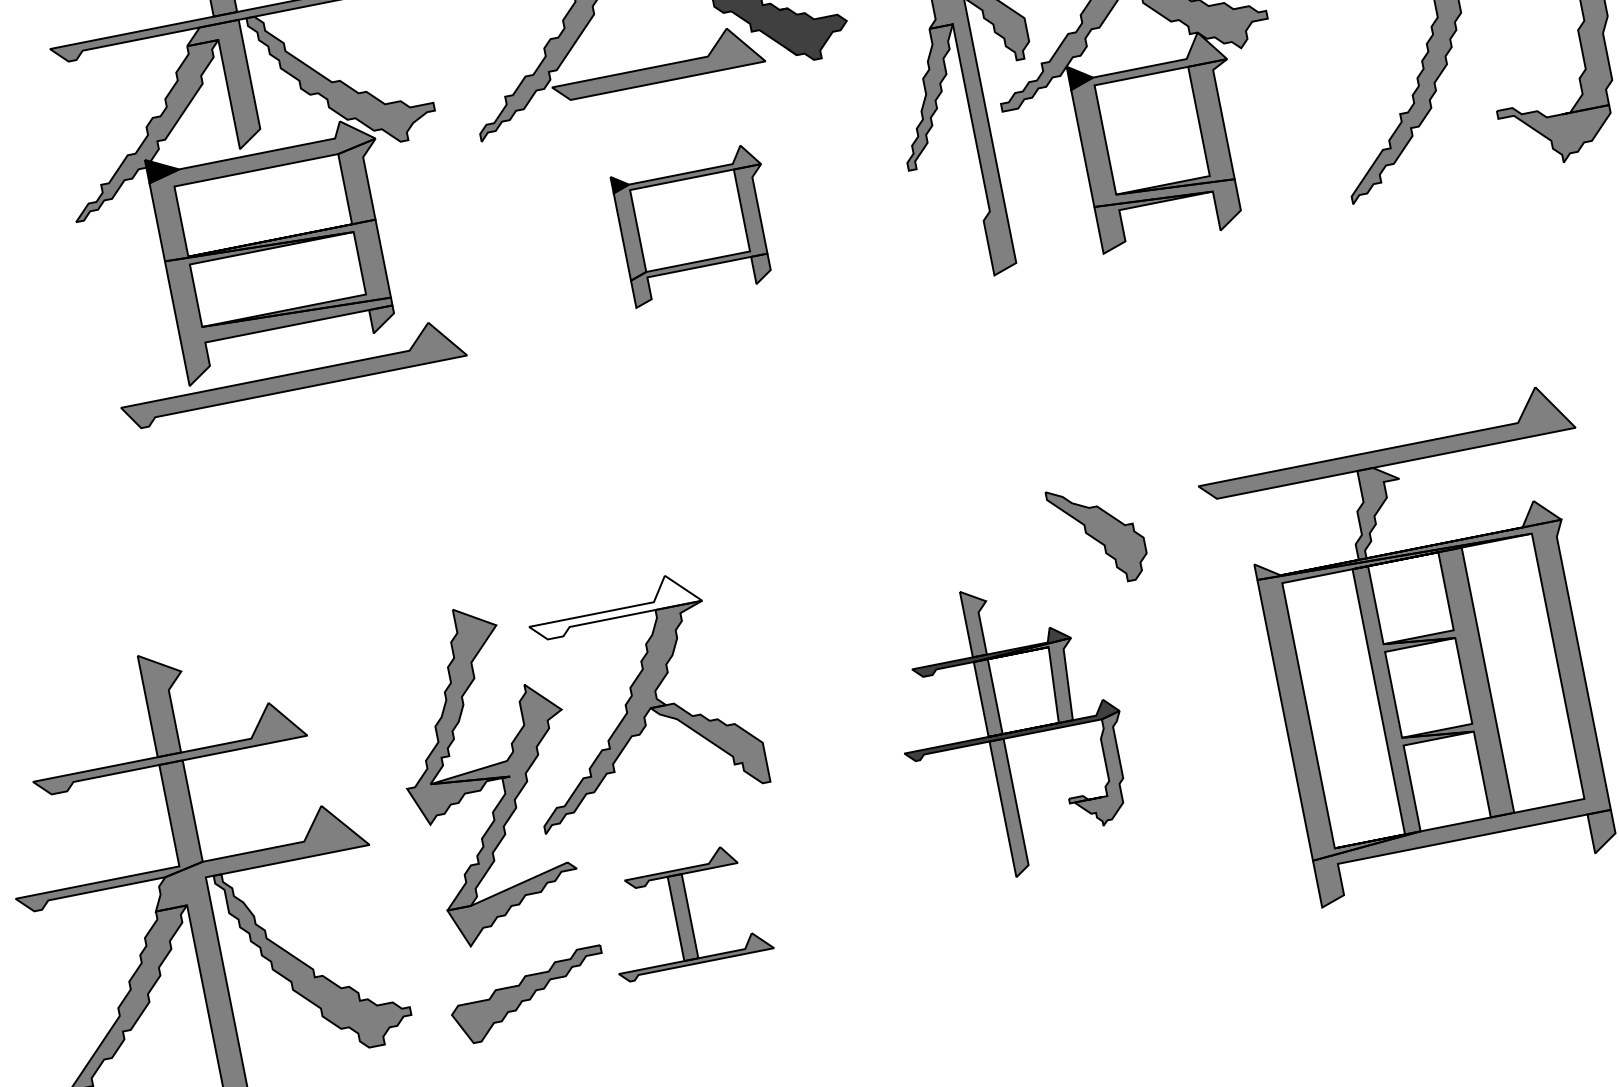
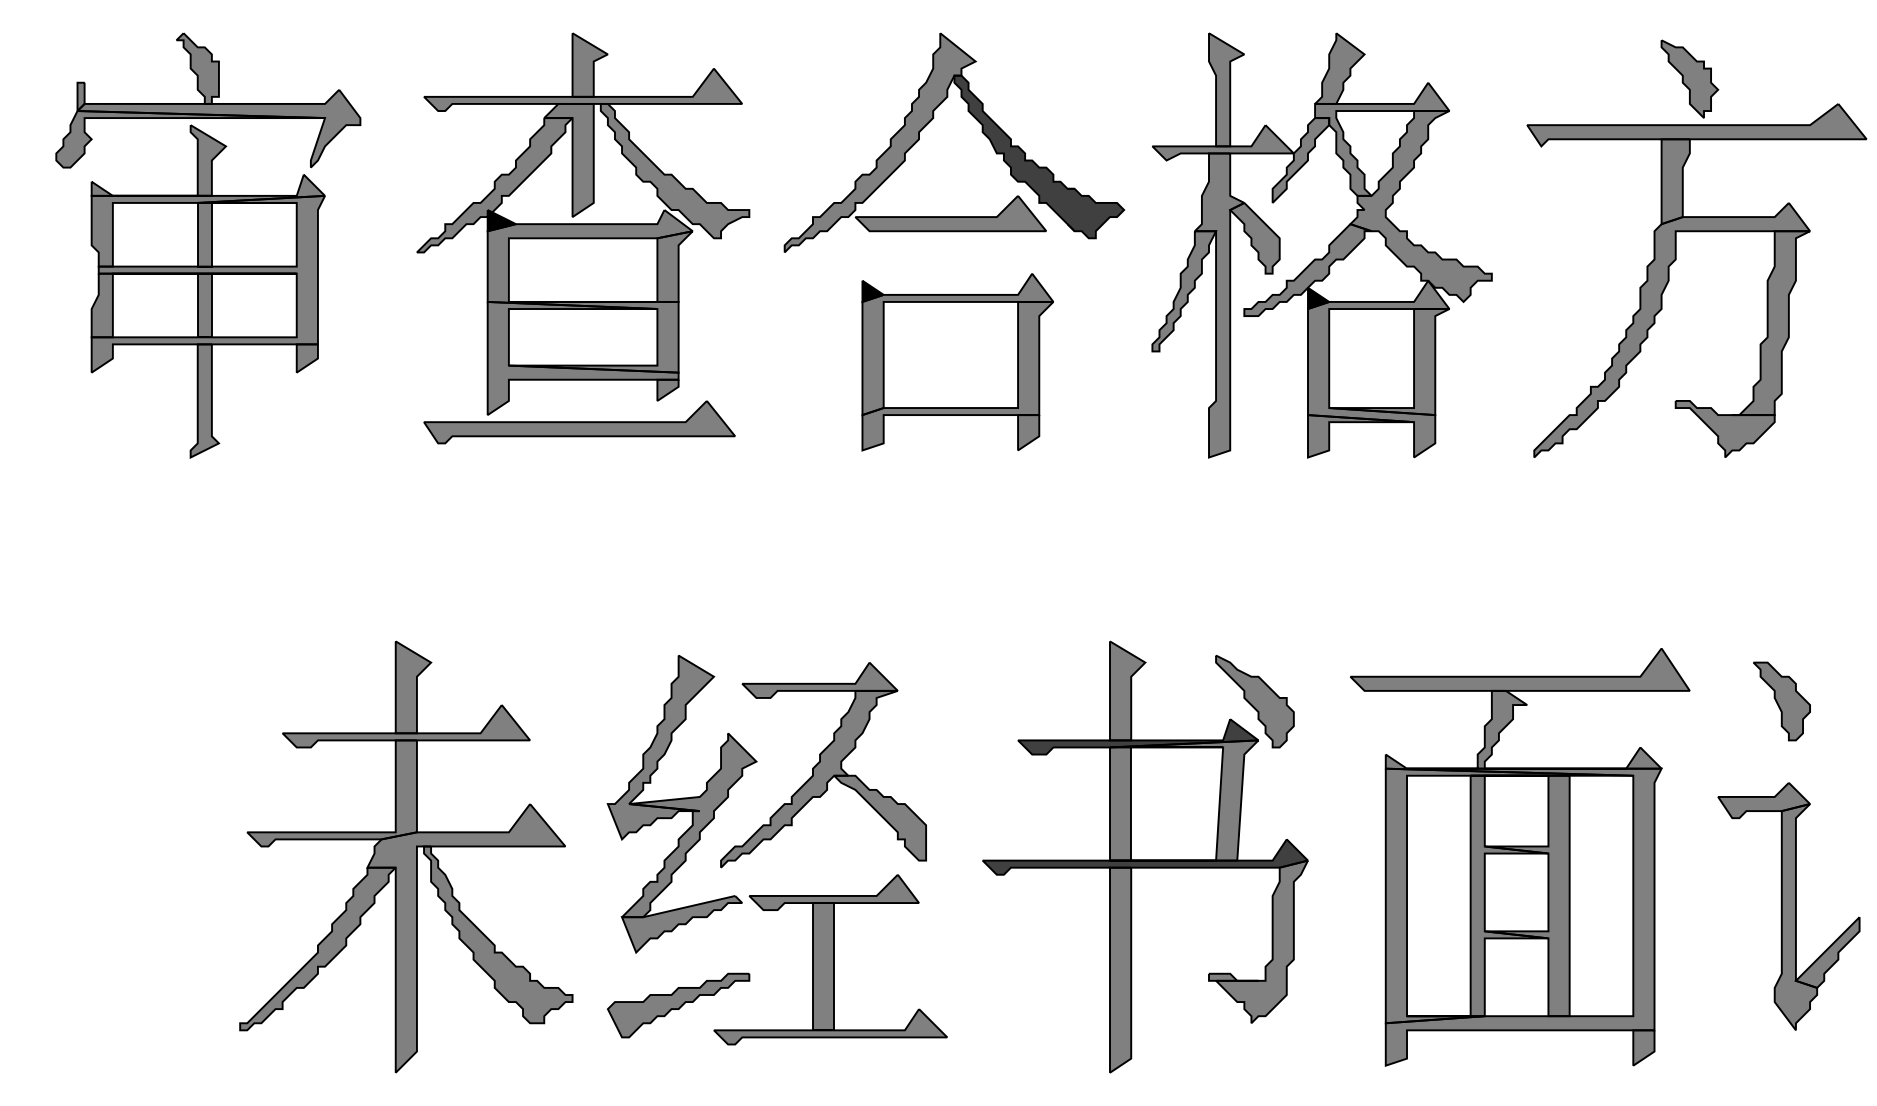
part: (696, 225) -> (957, 362), size x1.43
fill: (613, 605) -> (819, 679), added
part: (1011, 729) -> (1145, 856), size x1.67
part: (686, 911) -> (830, 959), size x1.67

